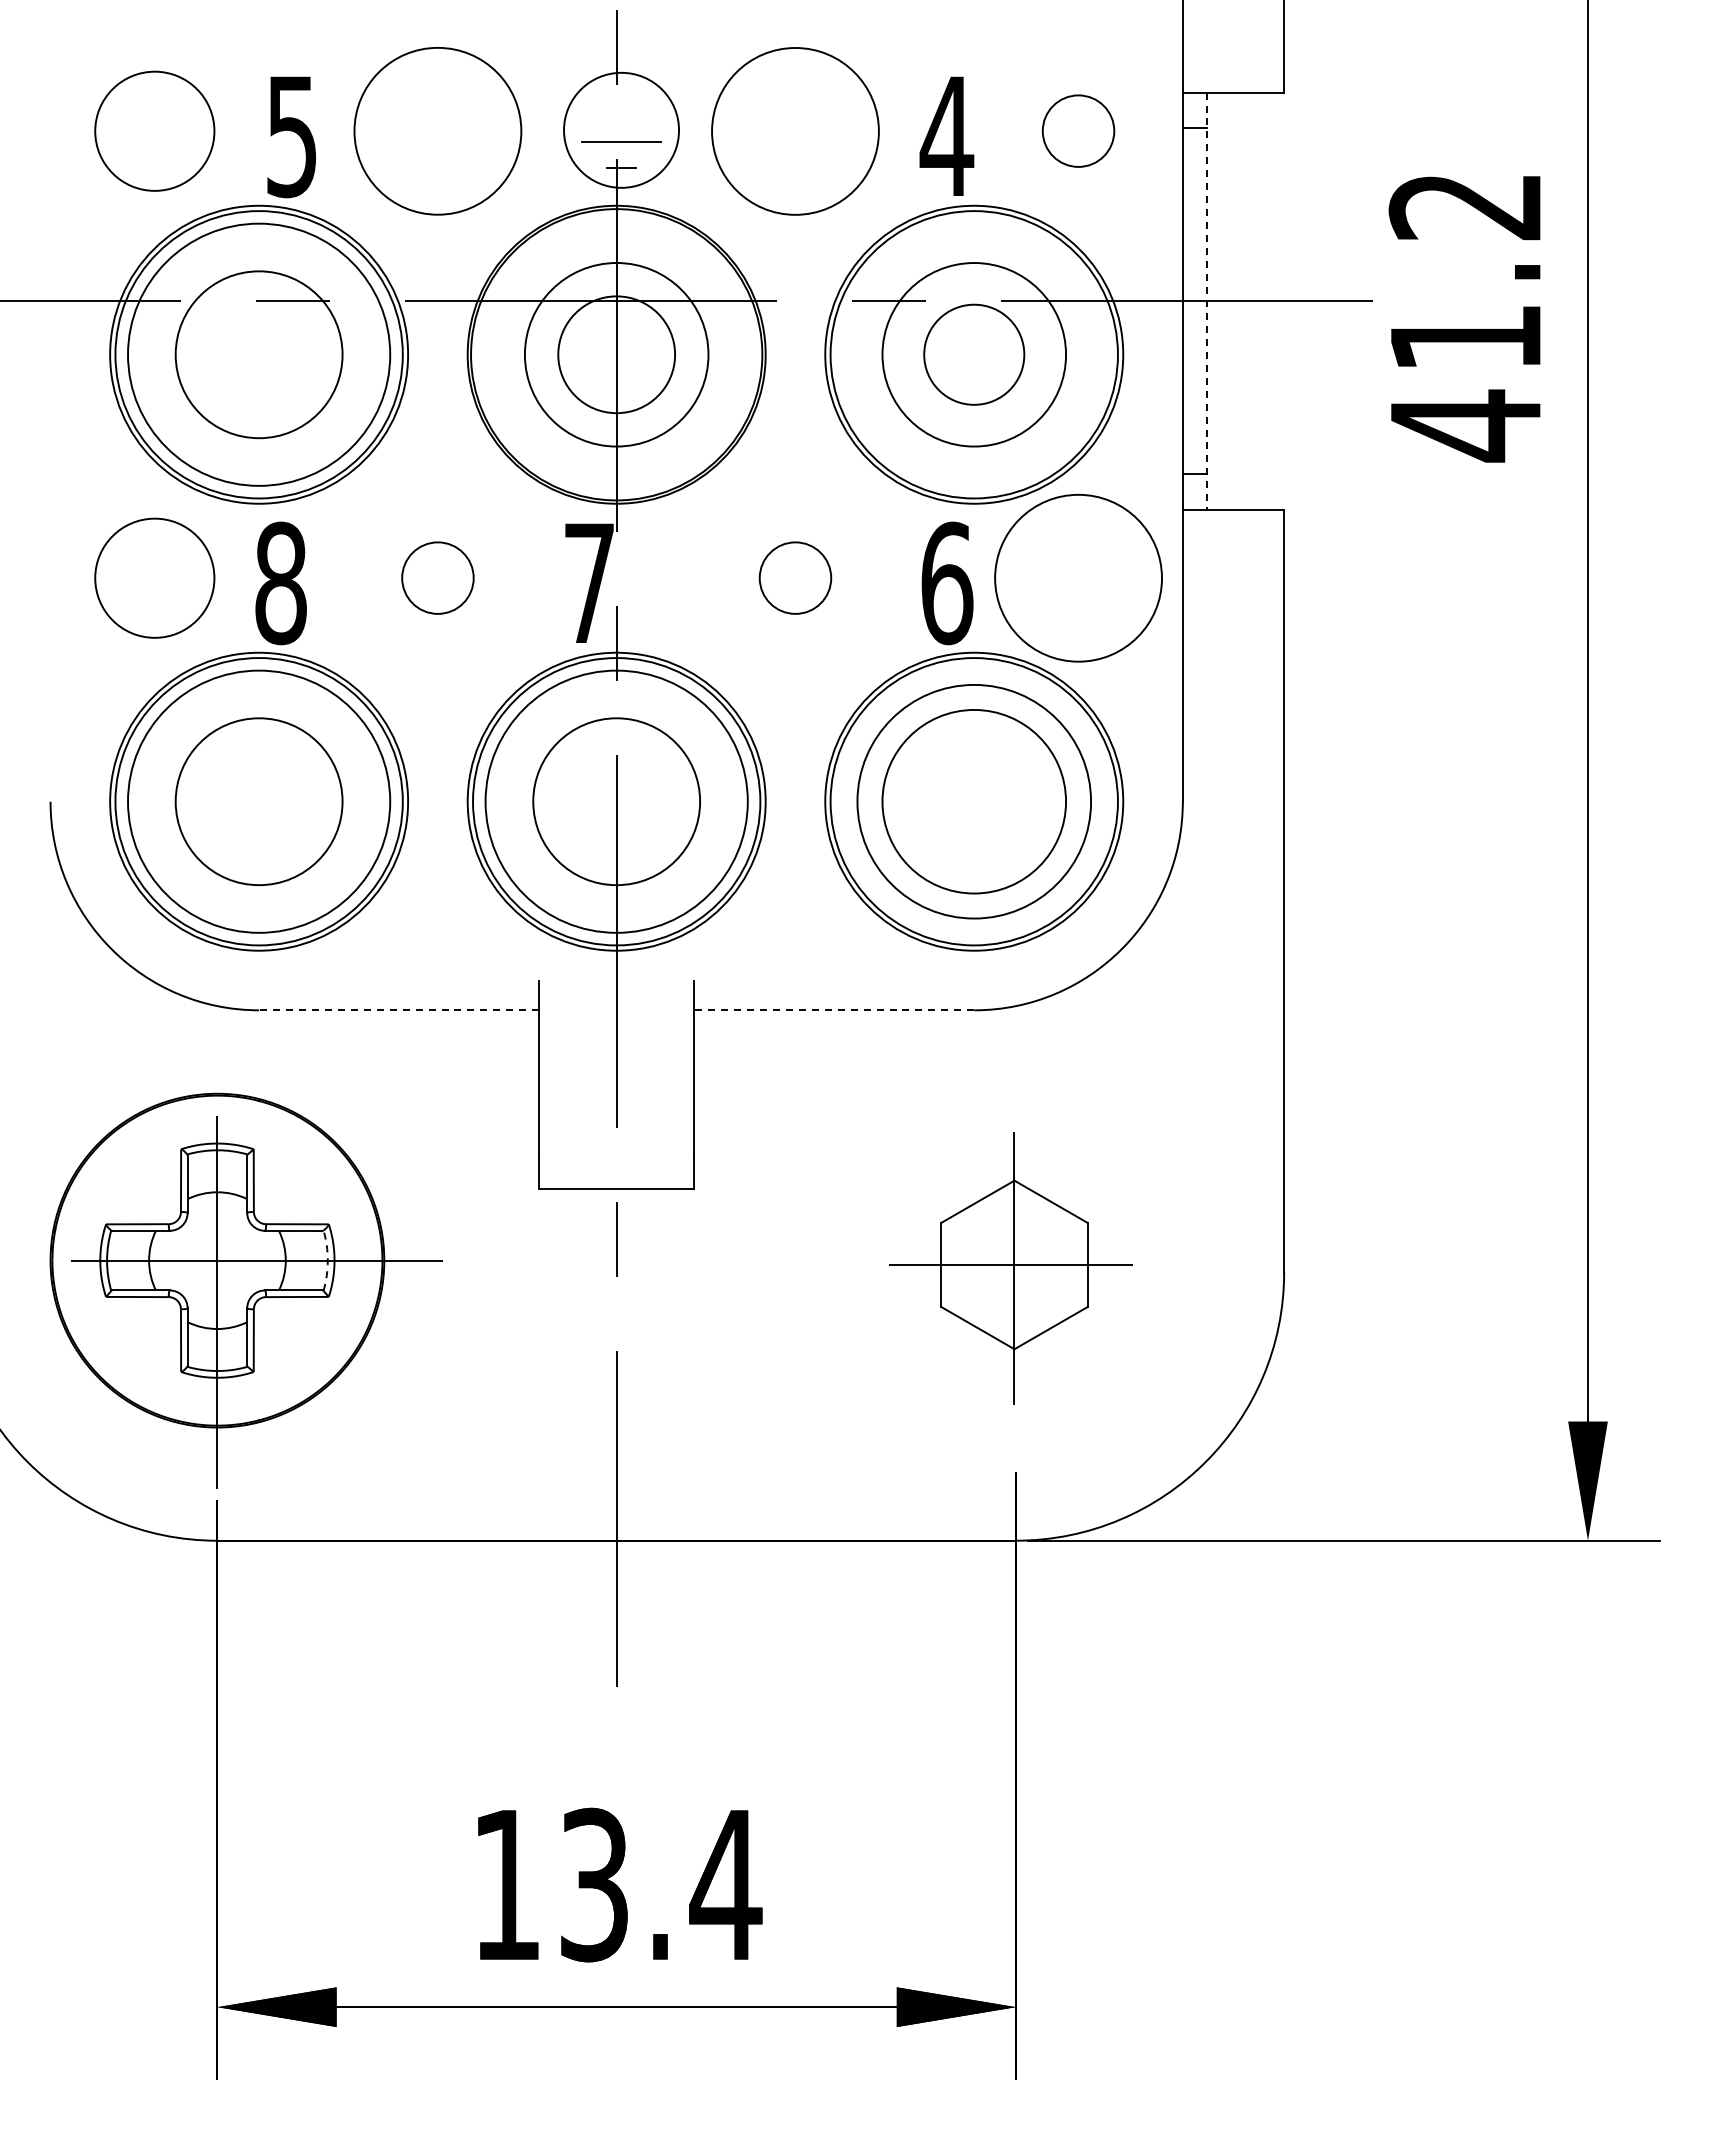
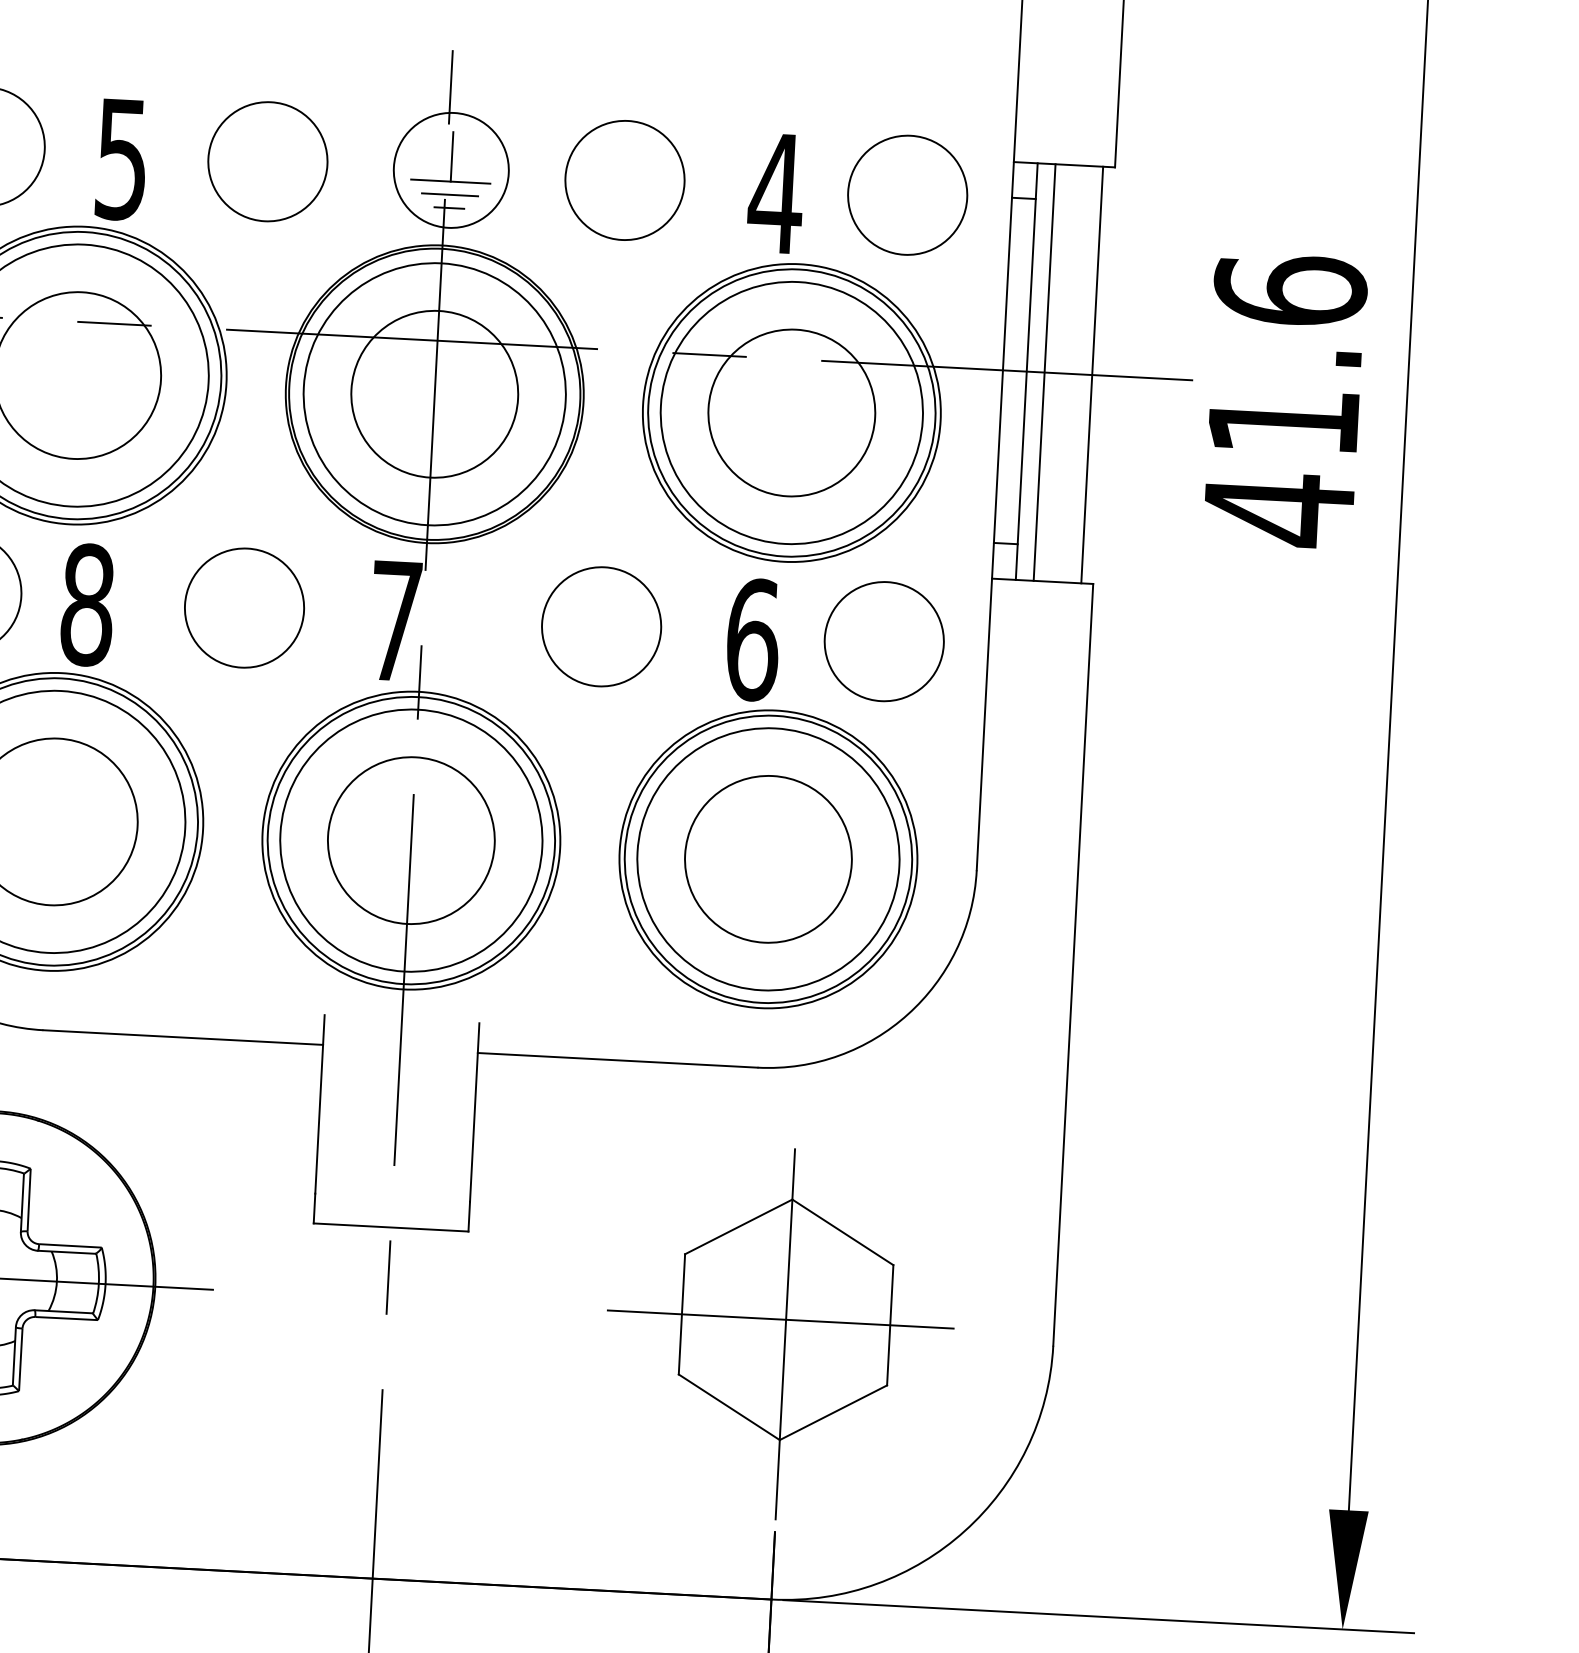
line: (621, 116) -> (452, 156), added
circle: (437, 130) -> (267, 160), size x0.71
circle: (795, 130) -> (625, 179), size x0.71
circle: (1078, 130) -> (907, 194), size x1.67
line: (621, 154) -> (450, 194), added
text: (1465, 205) -> (1290, 289), 41.2 -> 41.6
line: (1224, 300) -> (1044, 371), added
line: (1272, 300) -> (1092, 374), added
line: (1206, 301) -> (1026, 371), dashed -> solid
circle: (616, 354) -> (434, 394), size x1.43
circle: (616, 354) -> (434, 394), size x1.43
circle: (973, 354) -> (791, 412), size x1.67
circle: (974, 354) -> (792, 412), size x1.43
circle: (437, 577) -> (244, 607), size x1.67
circle: (795, 577) -> (601, 626), size x1.67
circle: (1078, 577) -> (884, 640), size x0.71
circle: (973, 801) -> (767, 859), size x0.71
circle: (974, 801) -> (768, 859), size x1.43
line: (398, 1010) -> (182, 1037), dashed -> solid
line: (833, 1010) -> (616, 1060), dashed -> solid
arc: (327, 1260) -> (98, 1283), dashed -> solid
part: (1010, 1274) -> (779, 1333), size x1.43

